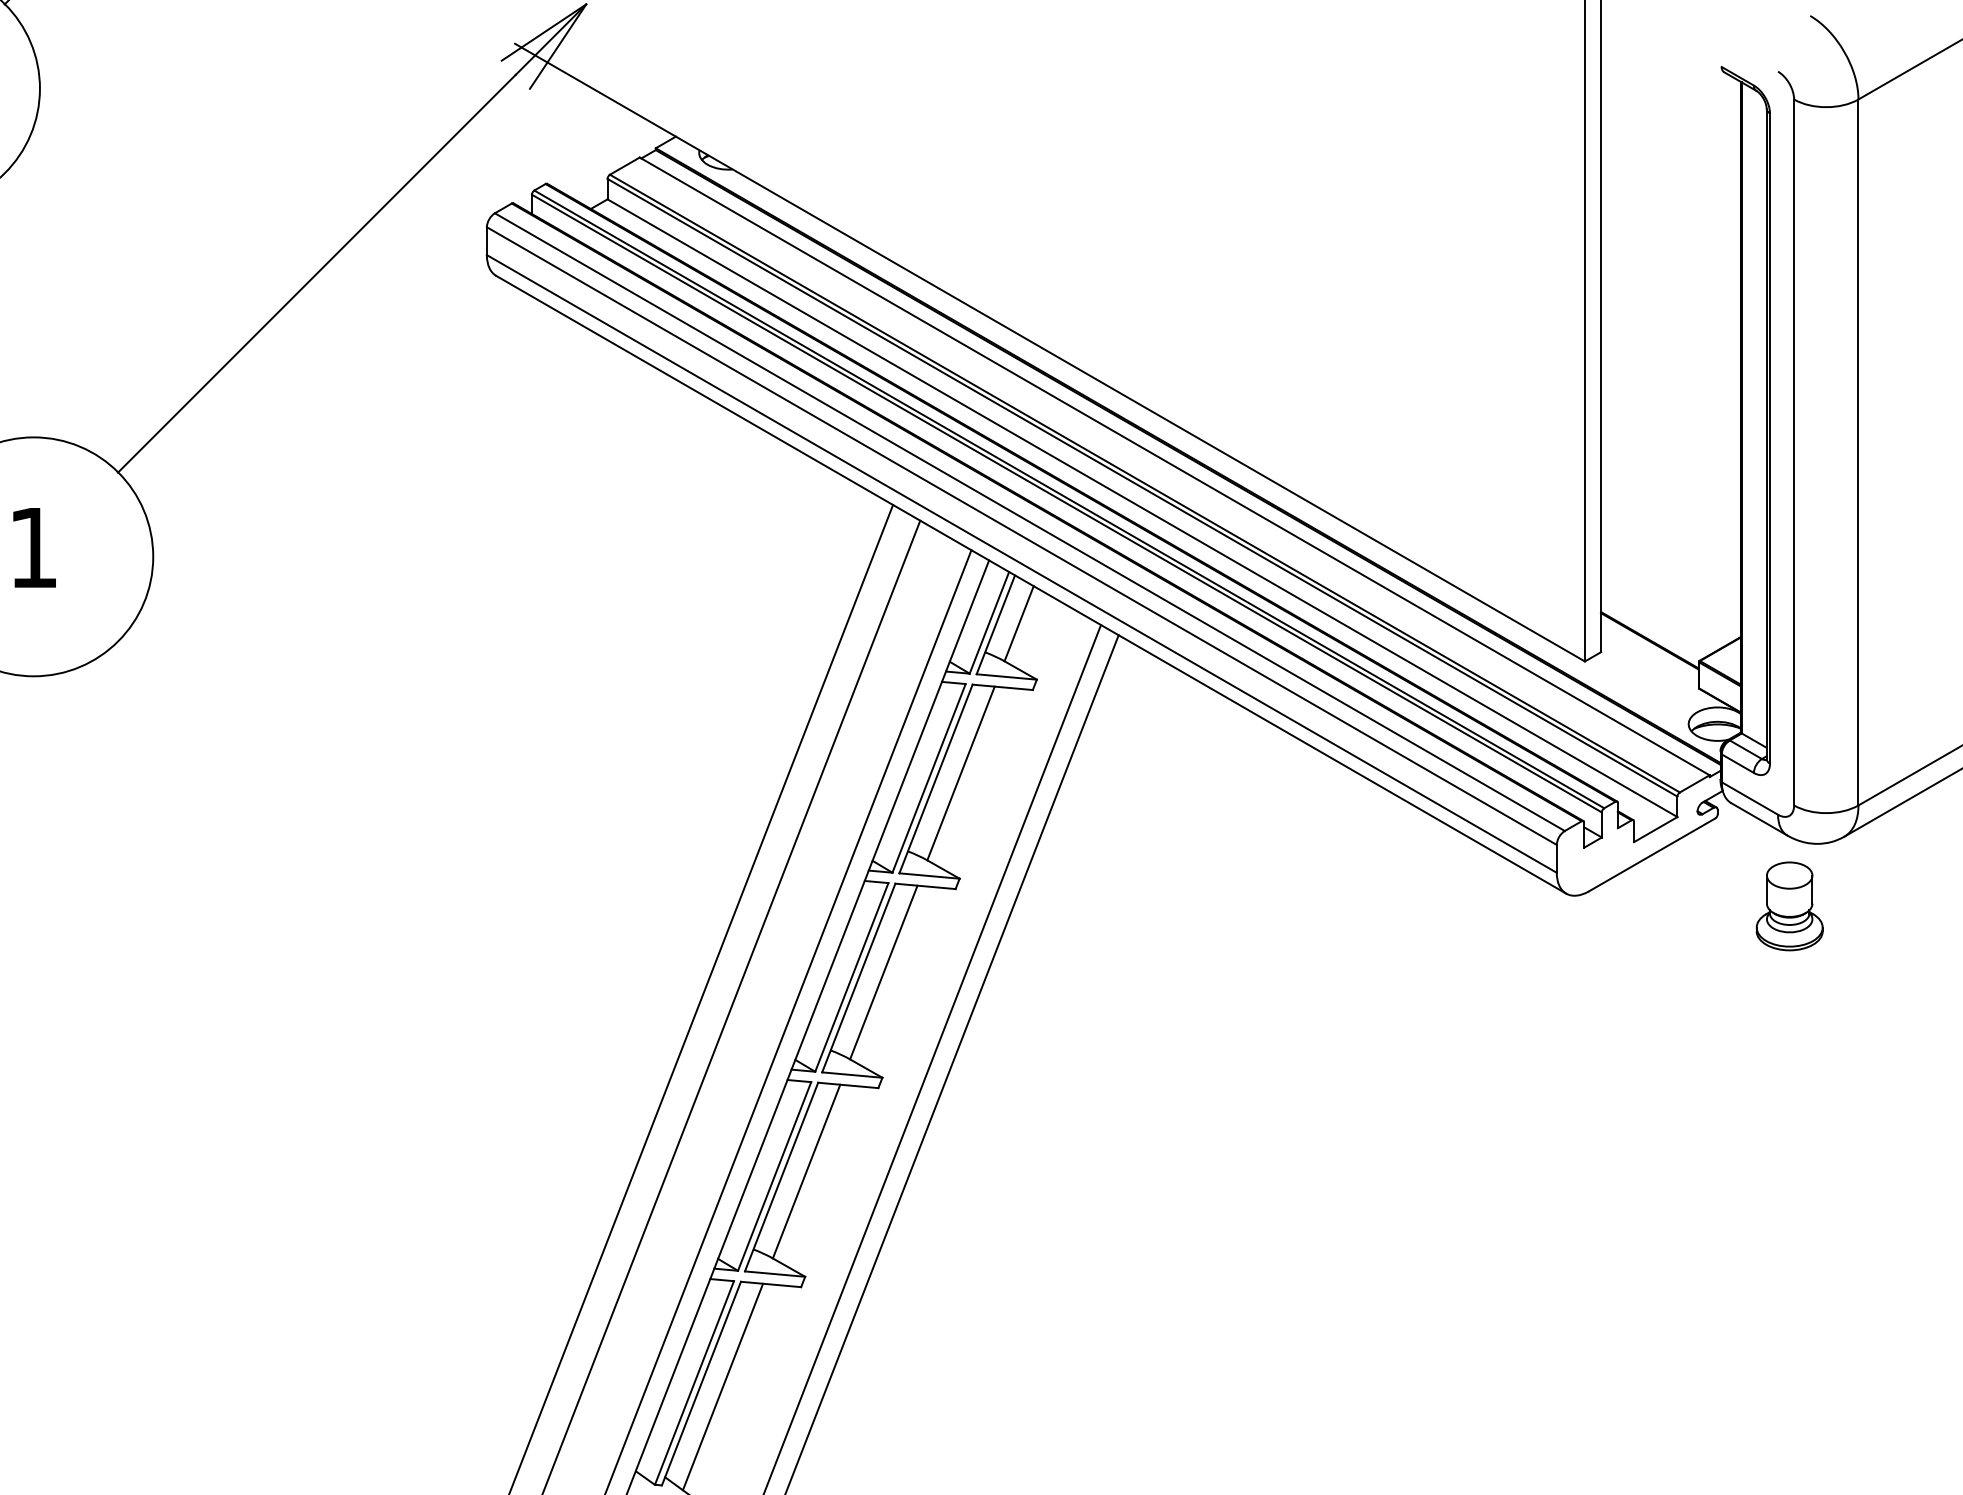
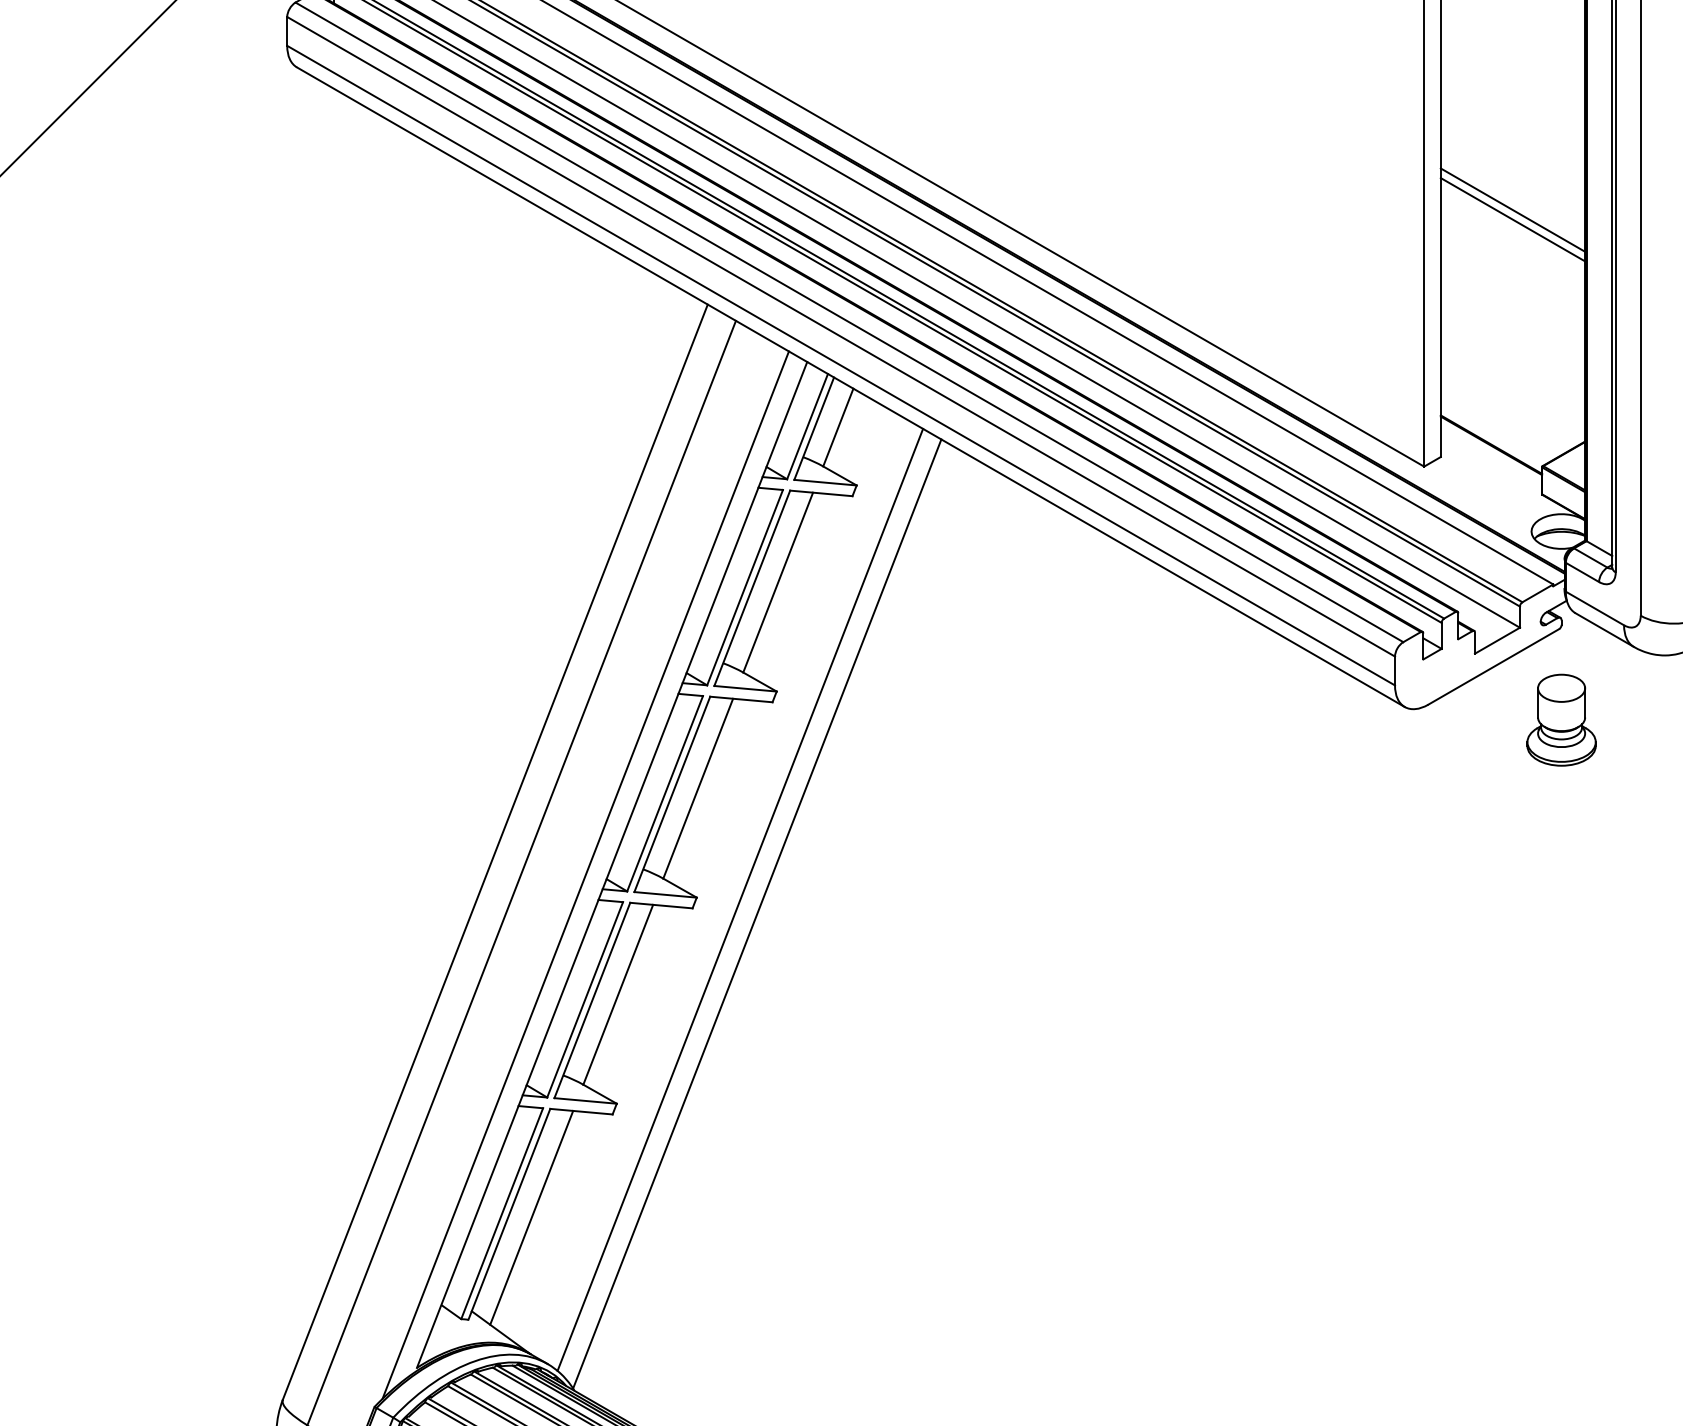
line: (1670, 413) -> (1512, 209), added
line: (1670, 422) -> (1512, 219), added
part: (1789, 906) -> (1561, 720), moved

